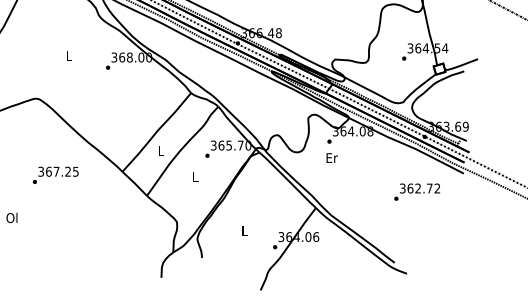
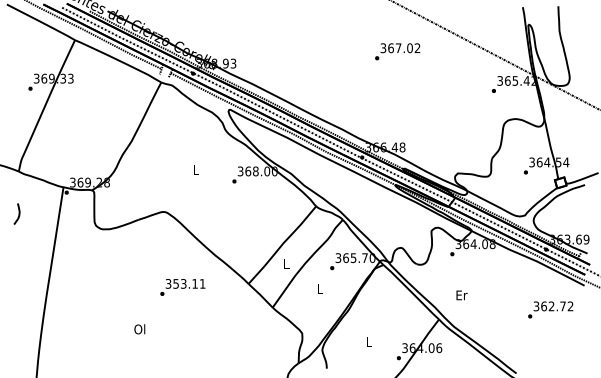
text: (331, 158) -> (461, 295), moved
text: (62, 171) -> (189, 283), 367.25 -> 353.11
text: (417, 191) -> (550, 309), moved

